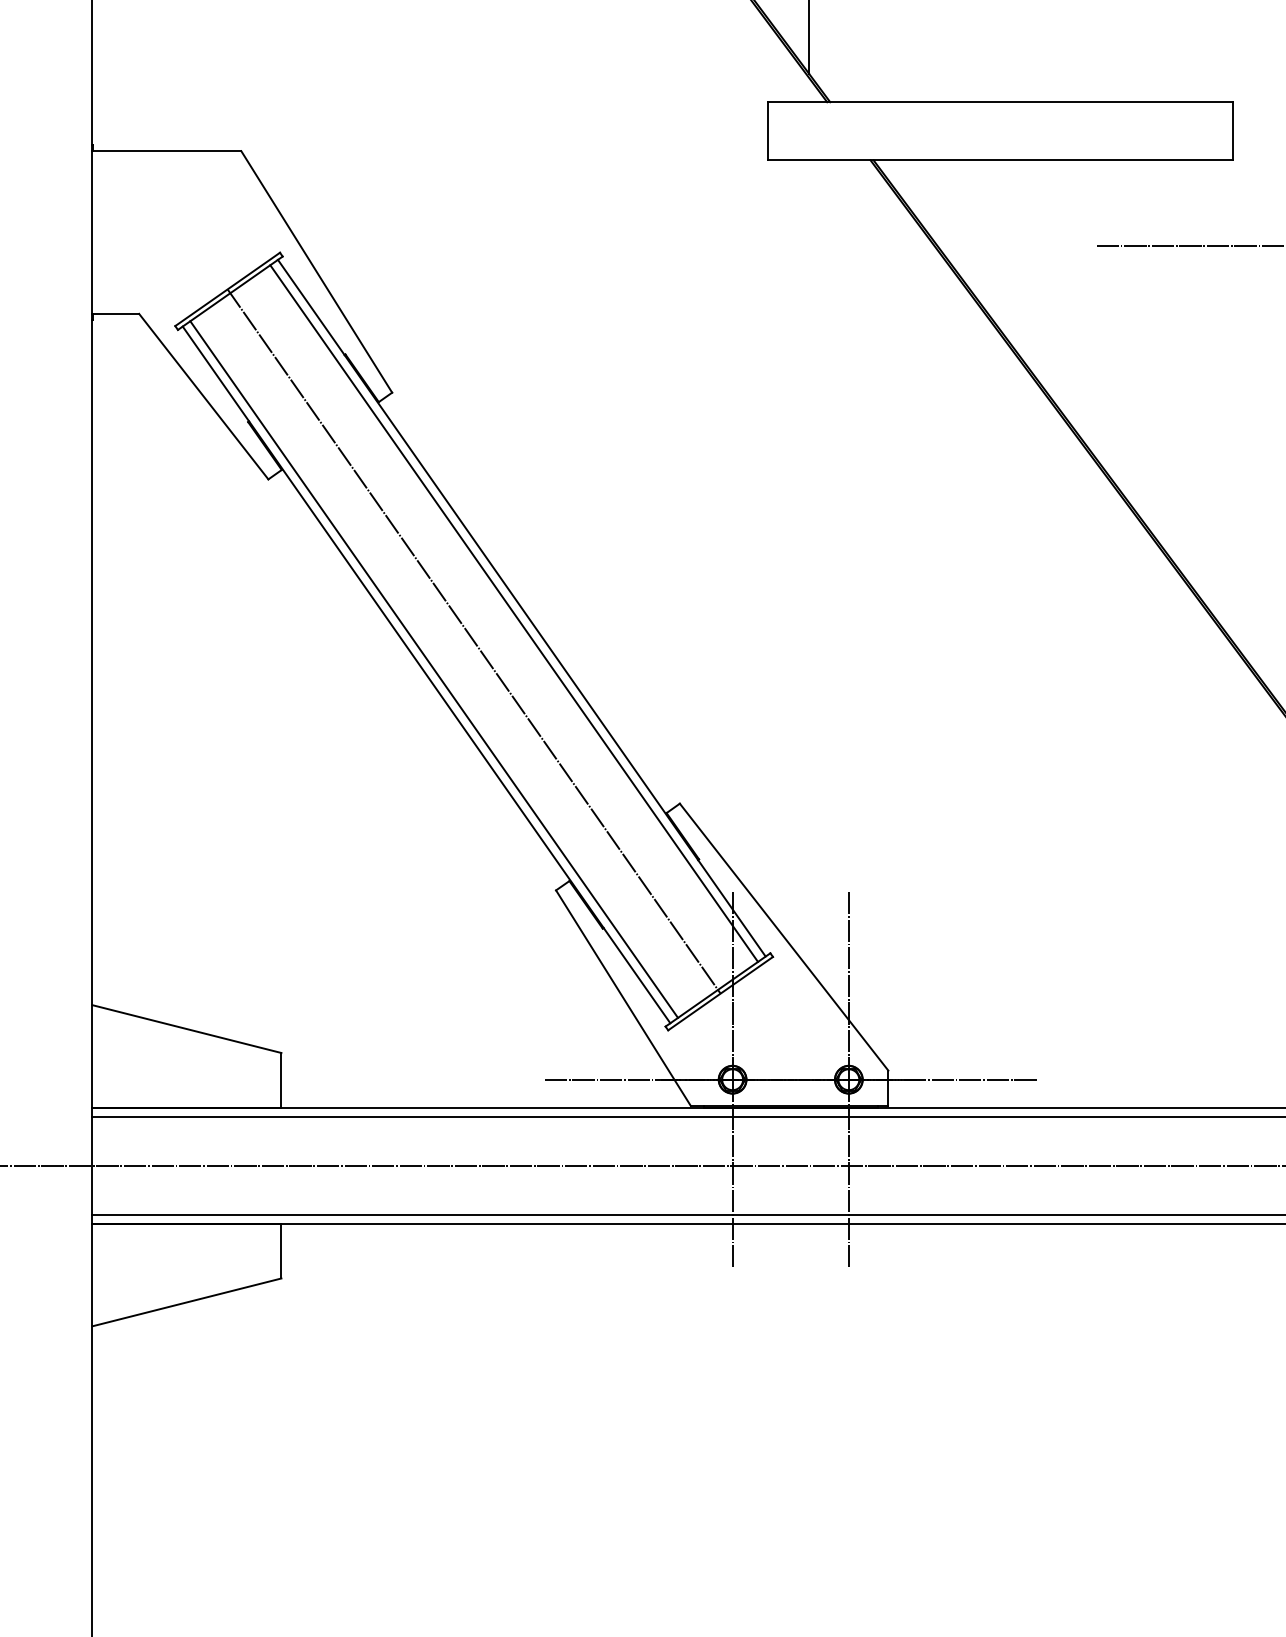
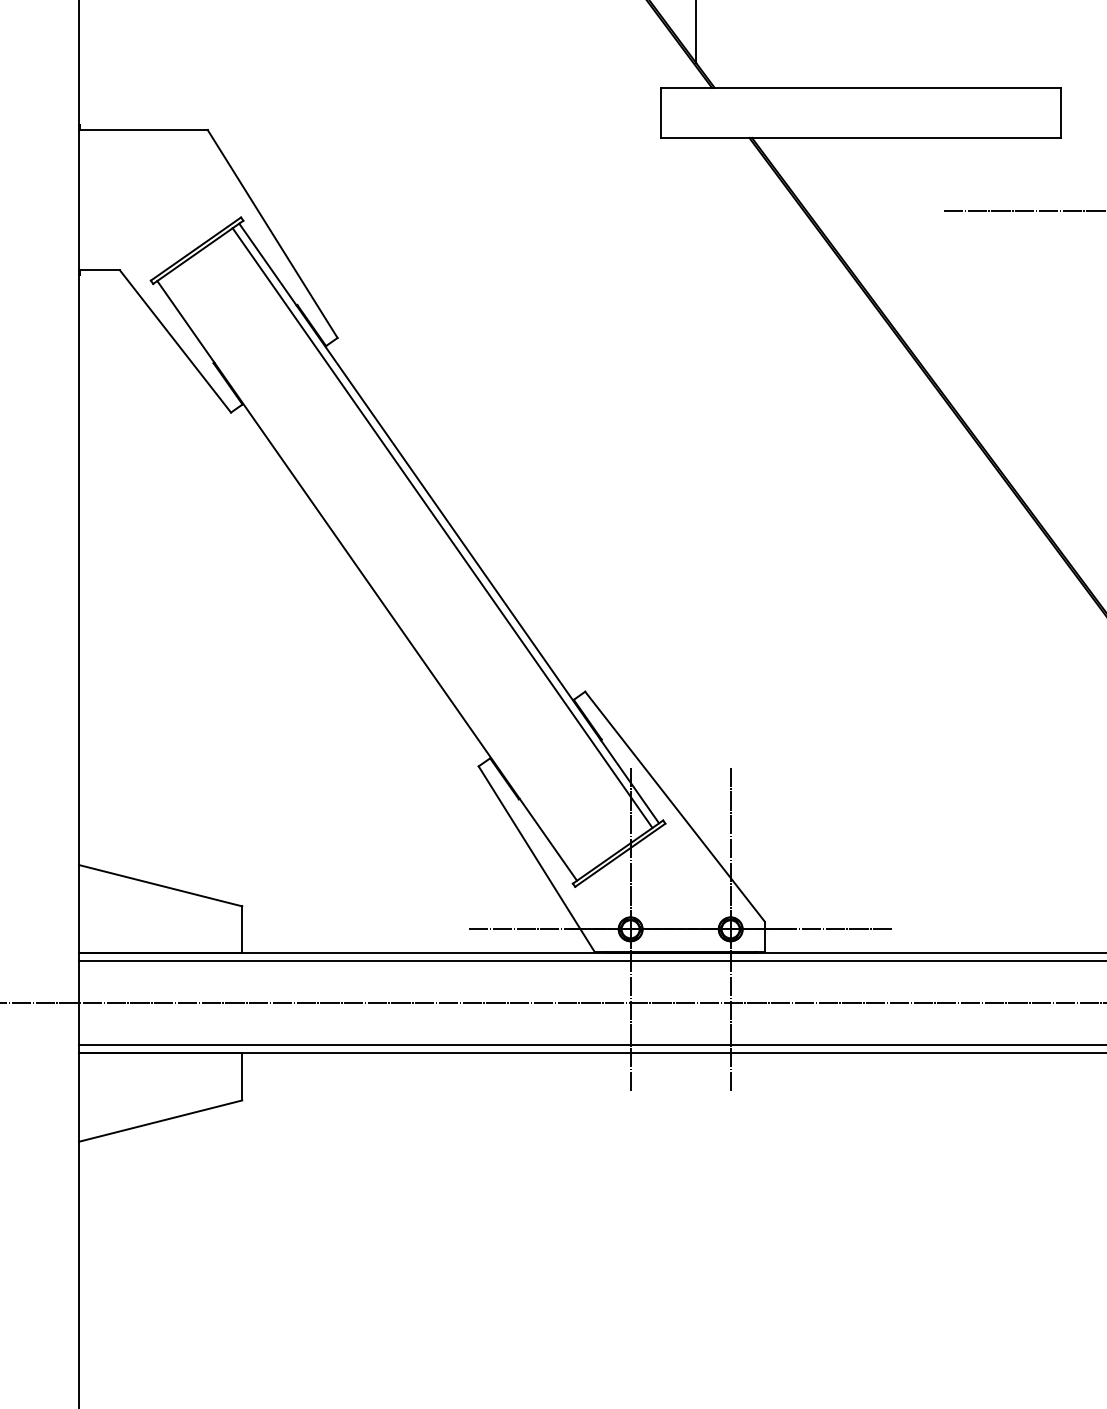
line: (473, 641) -> (407, 552), removed
line: (434, 669) -> (374, 576), removed

